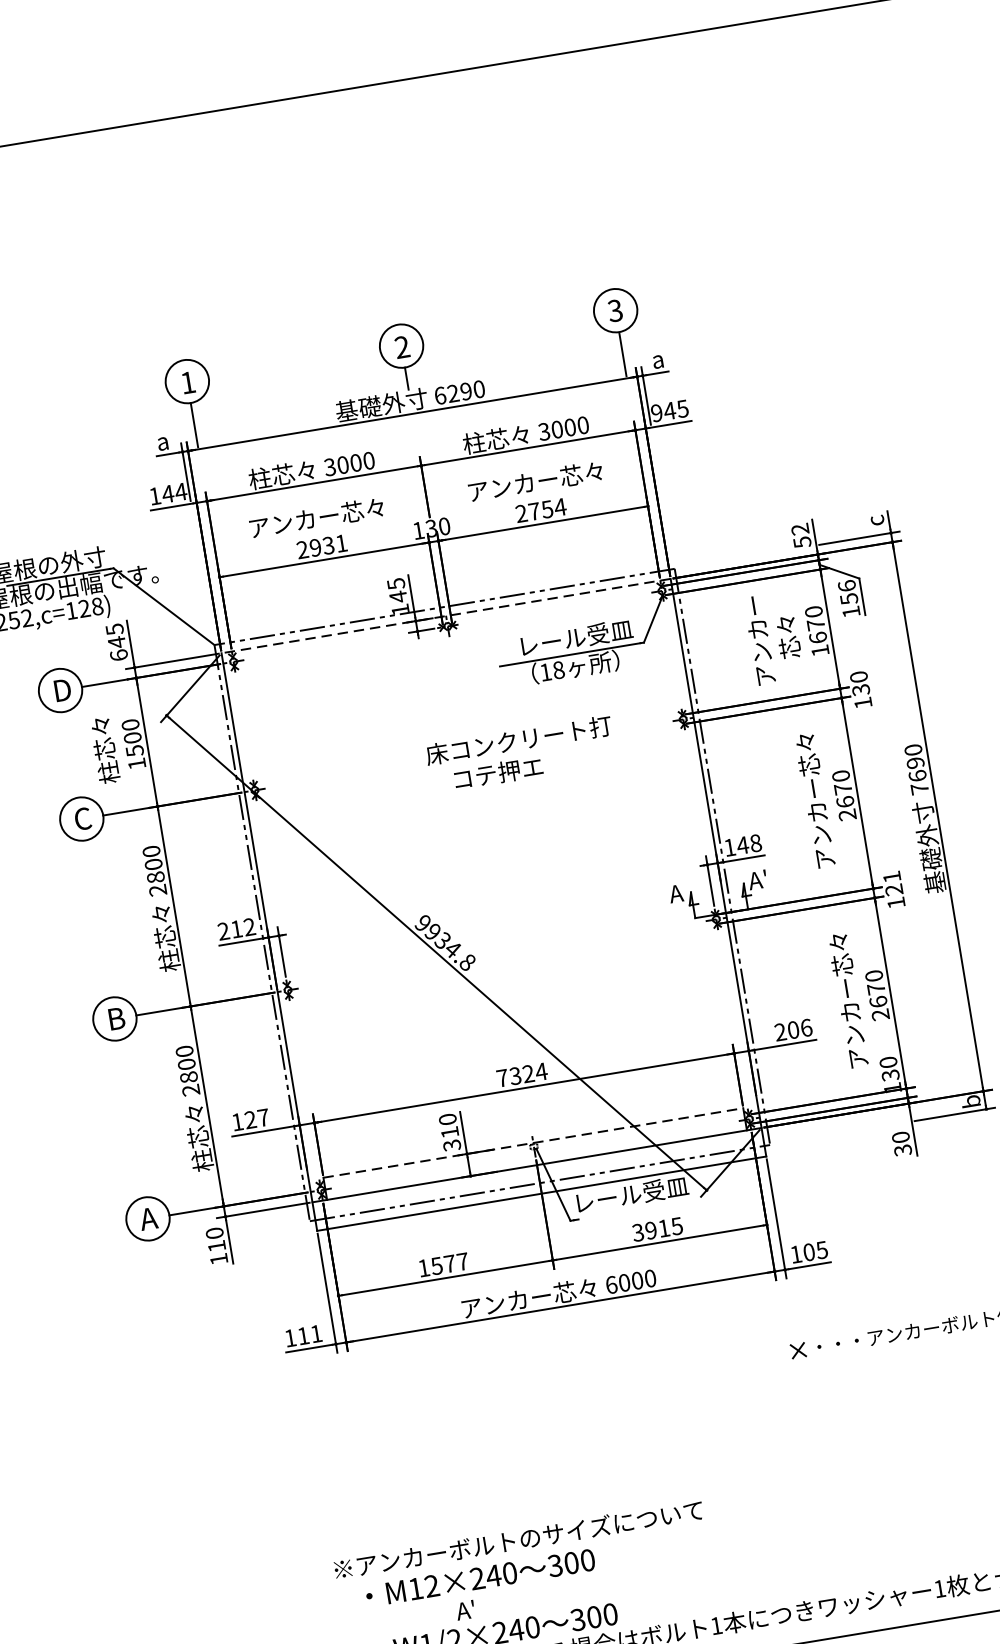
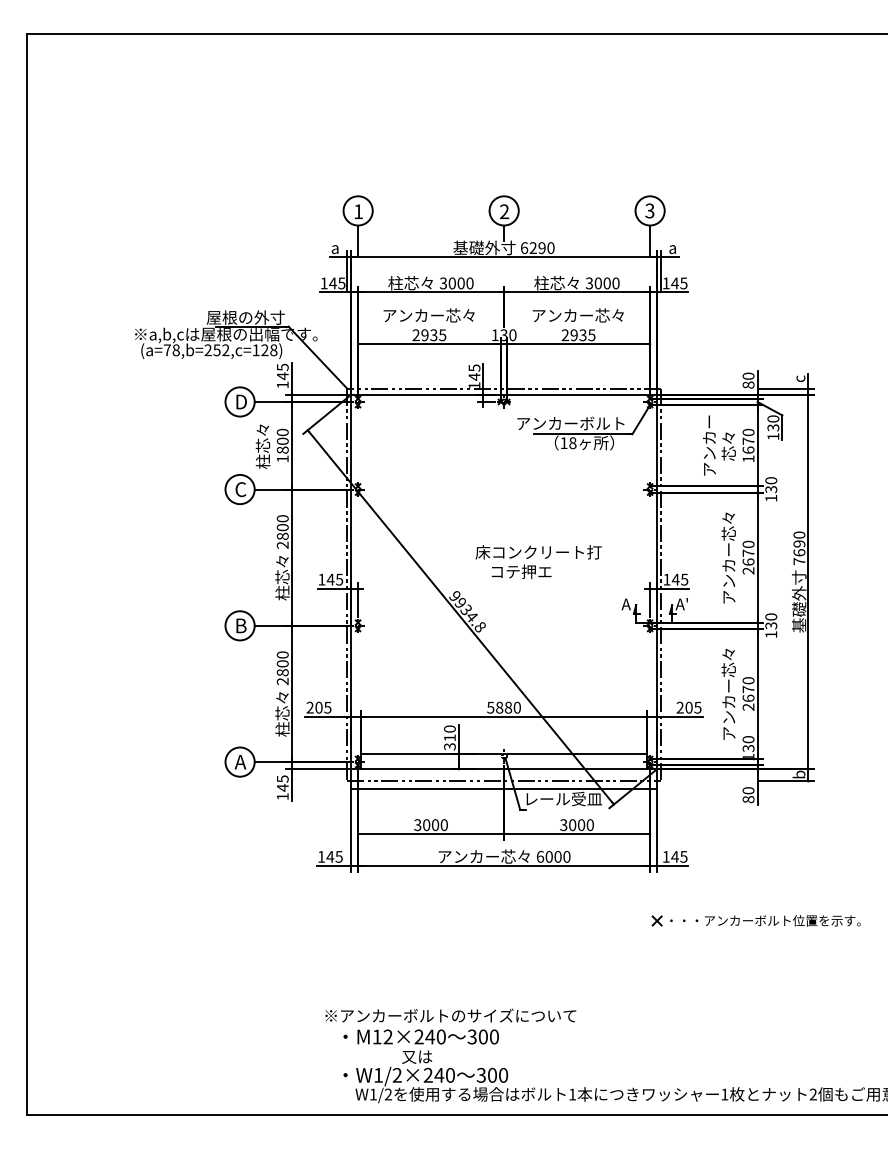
text: (655, 413) -> (665, 283), 945 -> 145
text: (180, 492) -> (341, 283), 144 -> 145
text: (546, 509) -> (582, 335), 2754 -> 2935
text: (801, 535) -> (748, 380), 52 -> 80
text: (341, 543) -> (442, 335), 2931 -> 2935
text: (848, 592) -> (773, 423), 156 -> 130
line: (445, 615) -> (503, 394), dashed -> solid
text: (551, 641) -> (571, 423), レール受皿 -> アンカーボルト
text: (118, 654) -> (282, 384), 645 -> 145
text: (134, 749) -> (282, 449), 1500 -> 1800
text: (520, 753) -> (538, 561), moved
text: (755, 843) -> (684, 579), 148 -> 145
text: (893, 883) -> (771, 621), 121 -> 130
text: (236, 929) -> (330, 579), 212 -> 145
text: (805, 1027) -> (697, 707), 206 -> 205
text: (522, 1074) -> (504, 707), 7324 -> 5880
text: (249, 1119) -> (318, 707), 127 -> 205
line: (534, 1143) -> (504, 754), dashed -> solid
text: (902, 1150) -> (748, 799), 30 -> 80
text: (664, 1228) -> (581, 825), 3915 -> 3000
text: (215, 1239) -> (282, 783), 110 -> 145
text: (808, 1251) -> (674, 856), 105 -> 145
text: (442, 1265) -> (430, 825), 1577 -> 3000
text: (309, 1334) -> (334, 856), 111 -> 145
text: (478, 1607) -> (416, 1056), A' -> 又は

